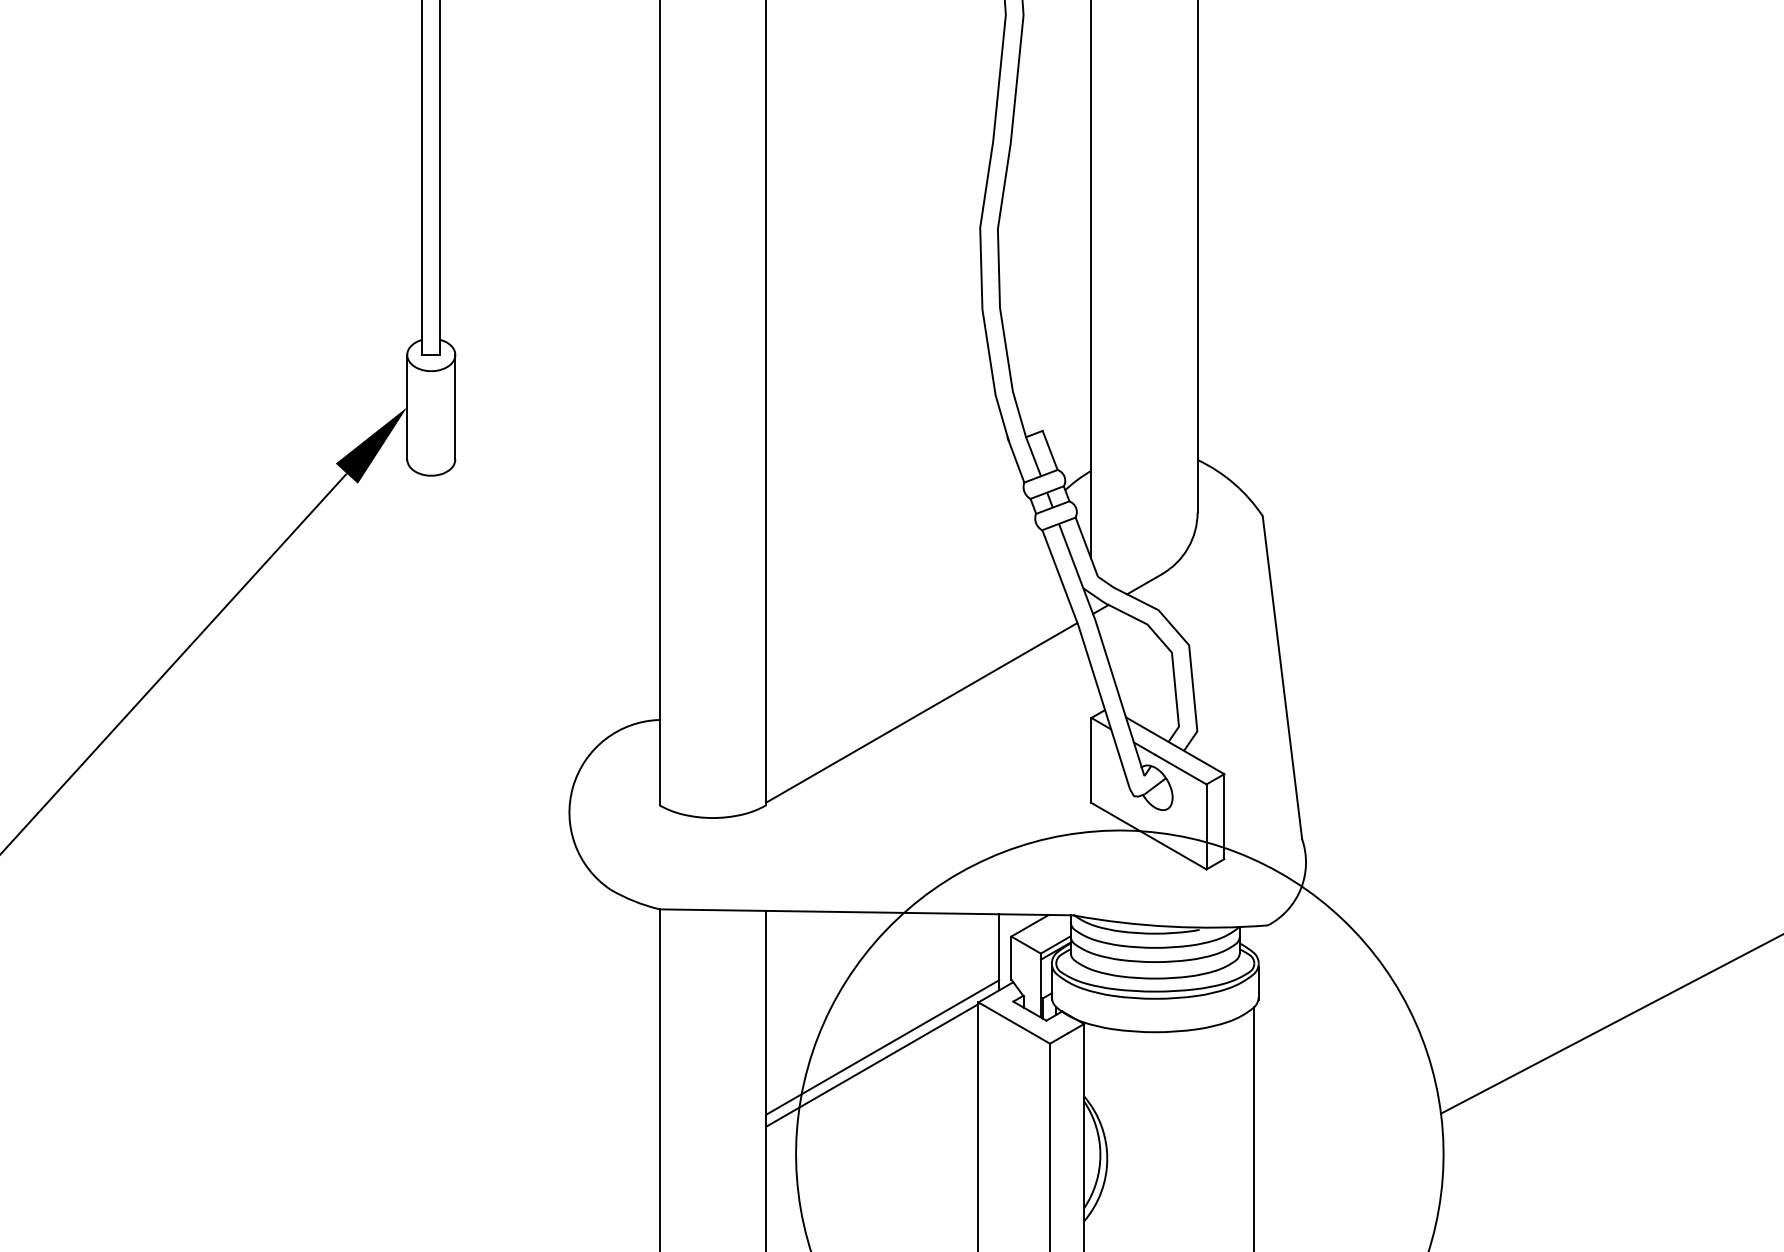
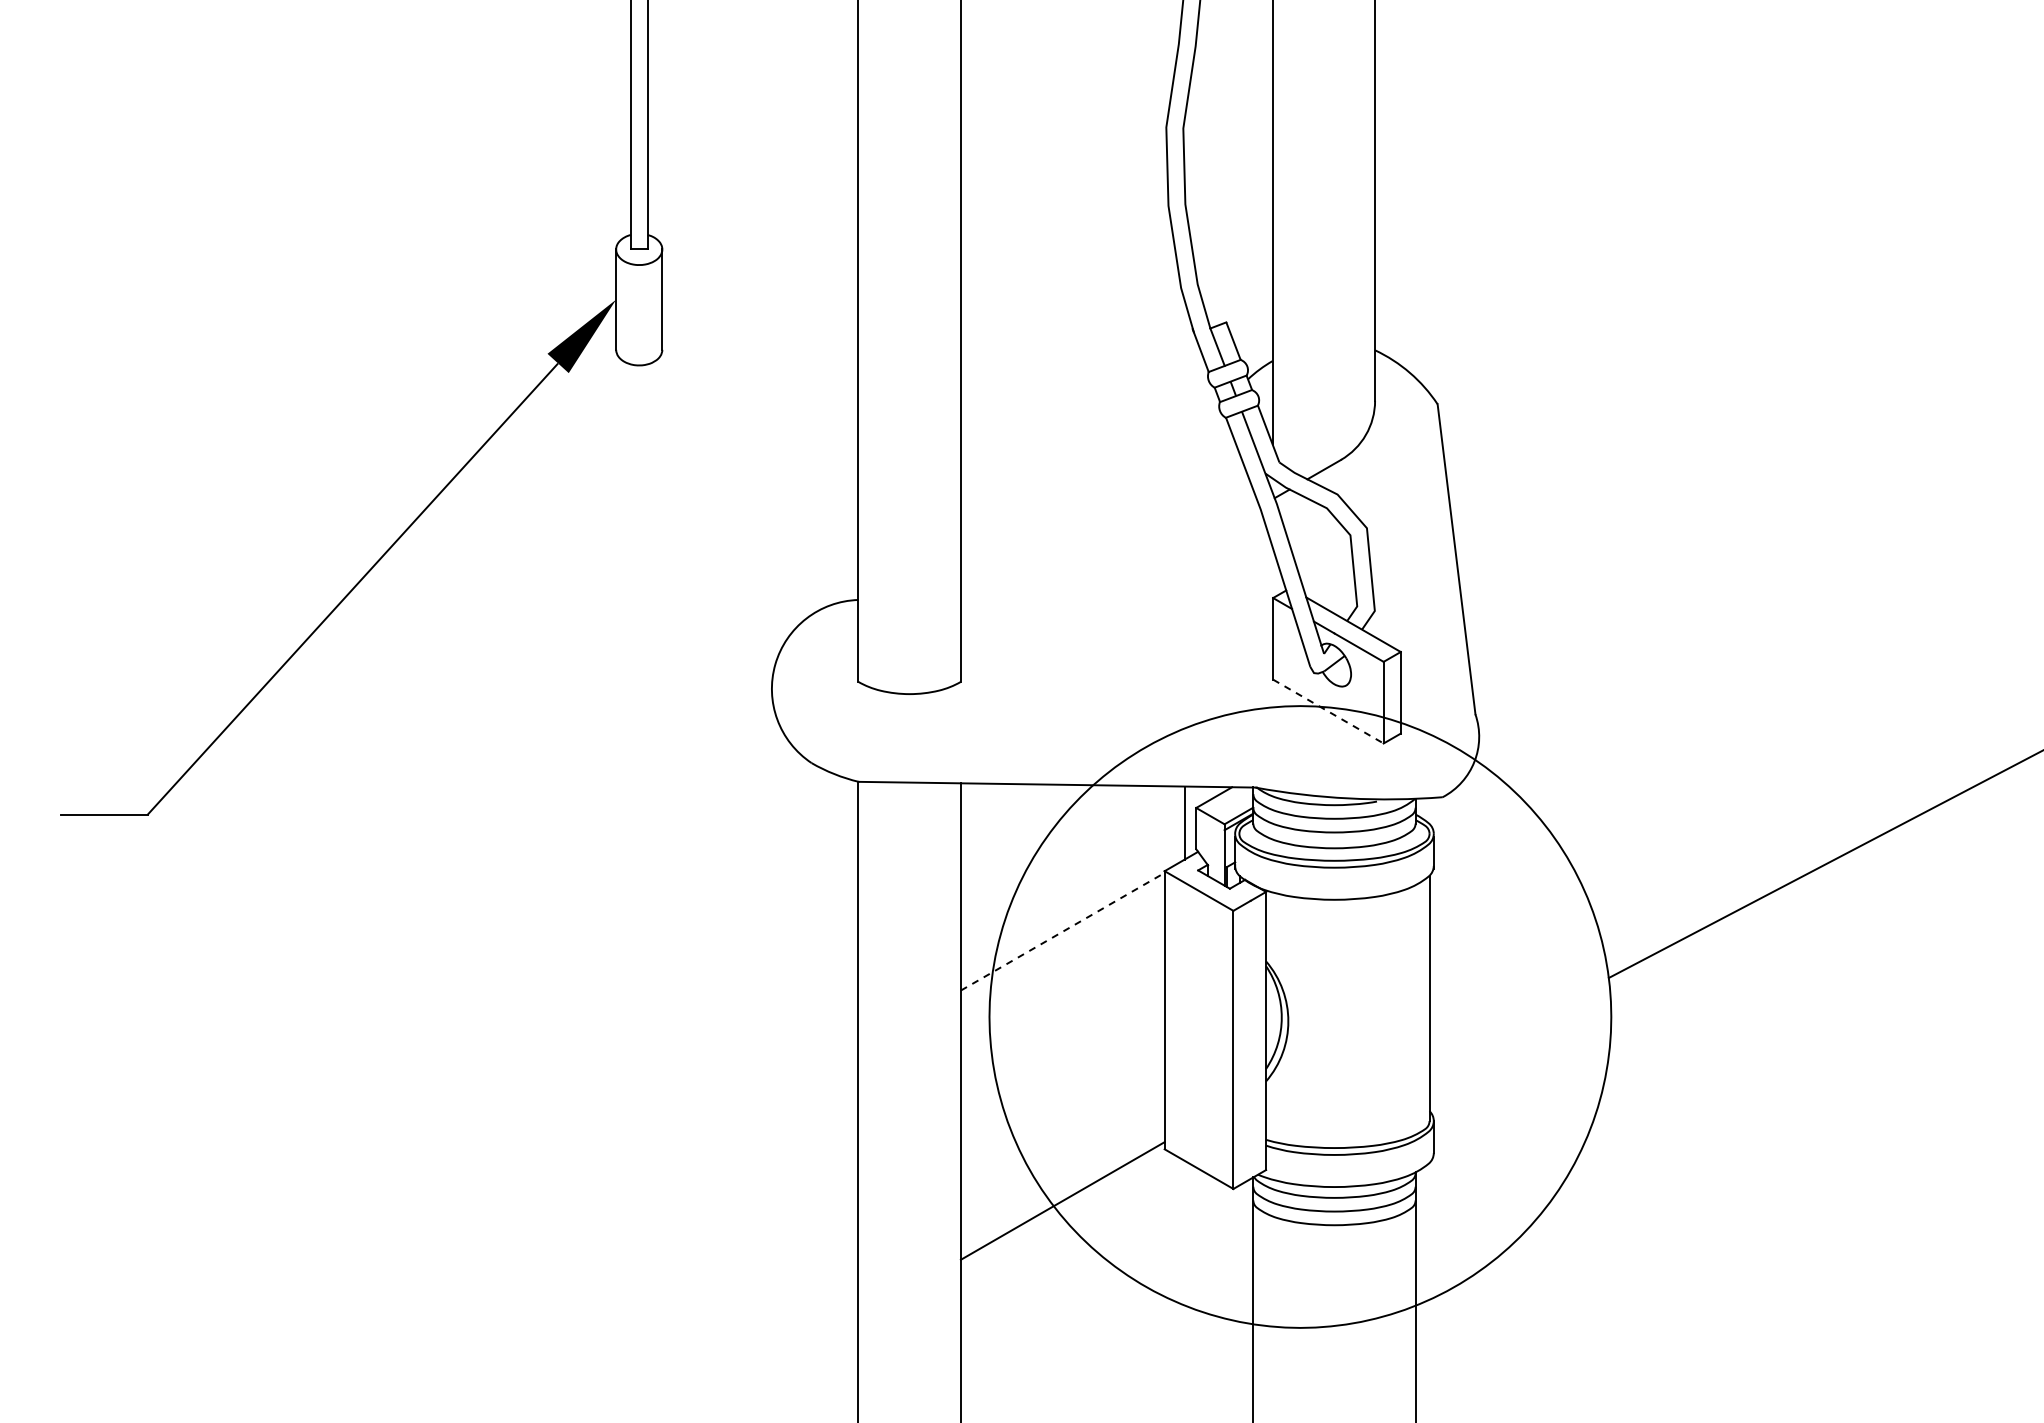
line: (921, 712) -> (1109, 592), removed
line: (1149, 836) -> (1328, 711), solid -> dashed
line: (882, 1047) -> (1072, 914), removed
line: (872, 1065) -> (1062, 931), solid -> dashed

